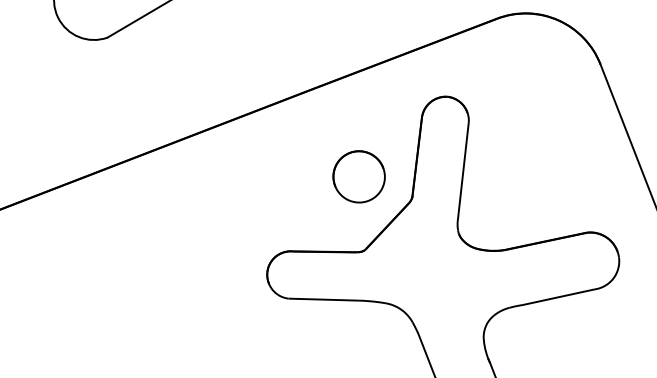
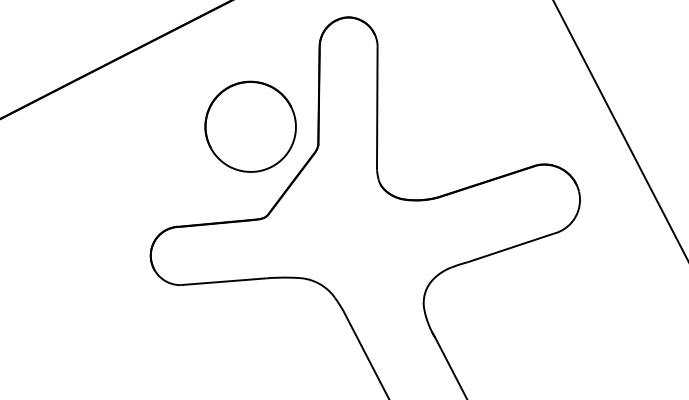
part: (358, 176) -> (249, 126), size x1.43

